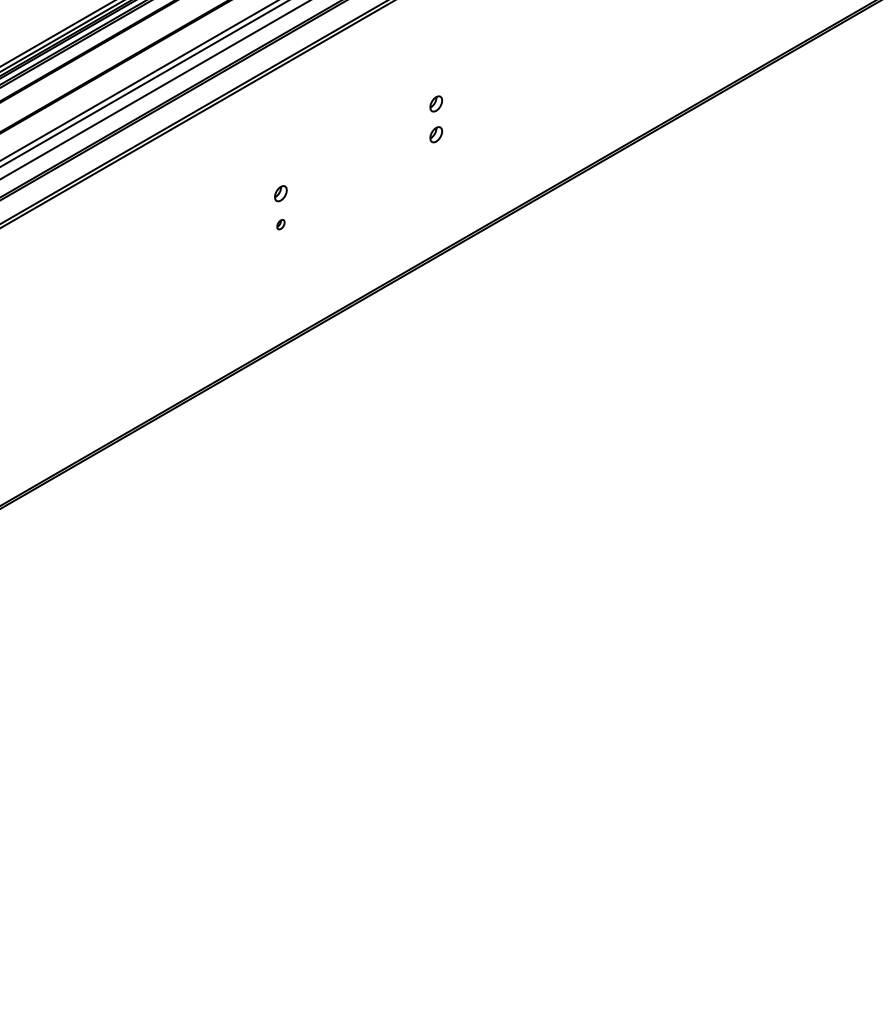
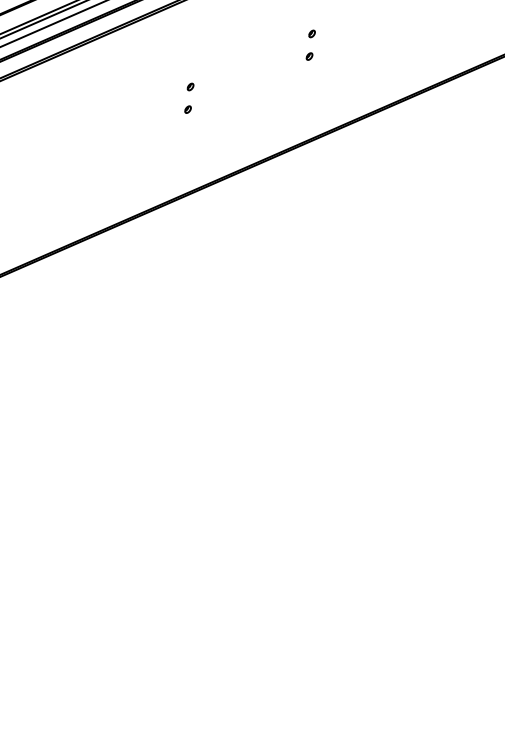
part: (436, 103) -> (312, 33), size x0.62
part: (436, 134) -> (309, 56), size x0.62
part: (280, 193) -> (190, 86), size x0.62

